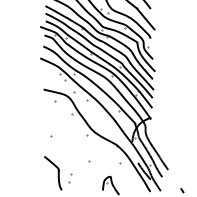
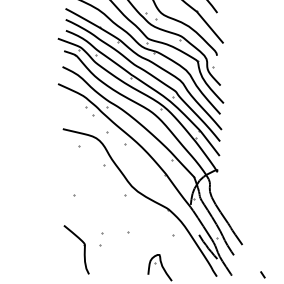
part: (70, 178) -> (101, 240), moved

